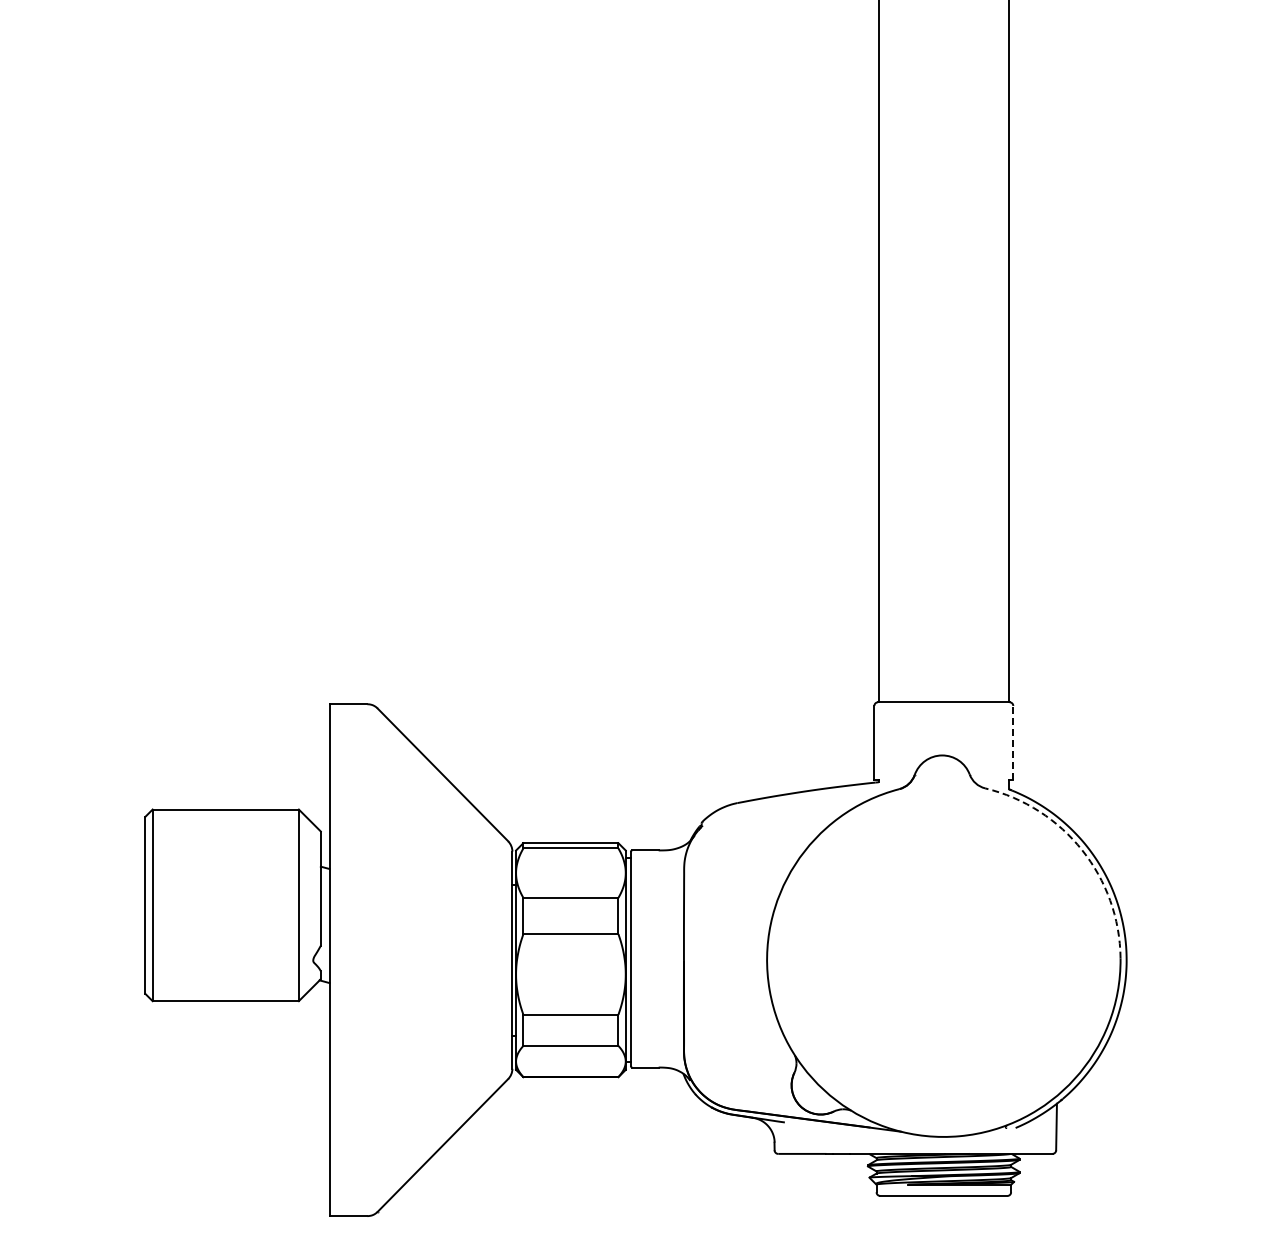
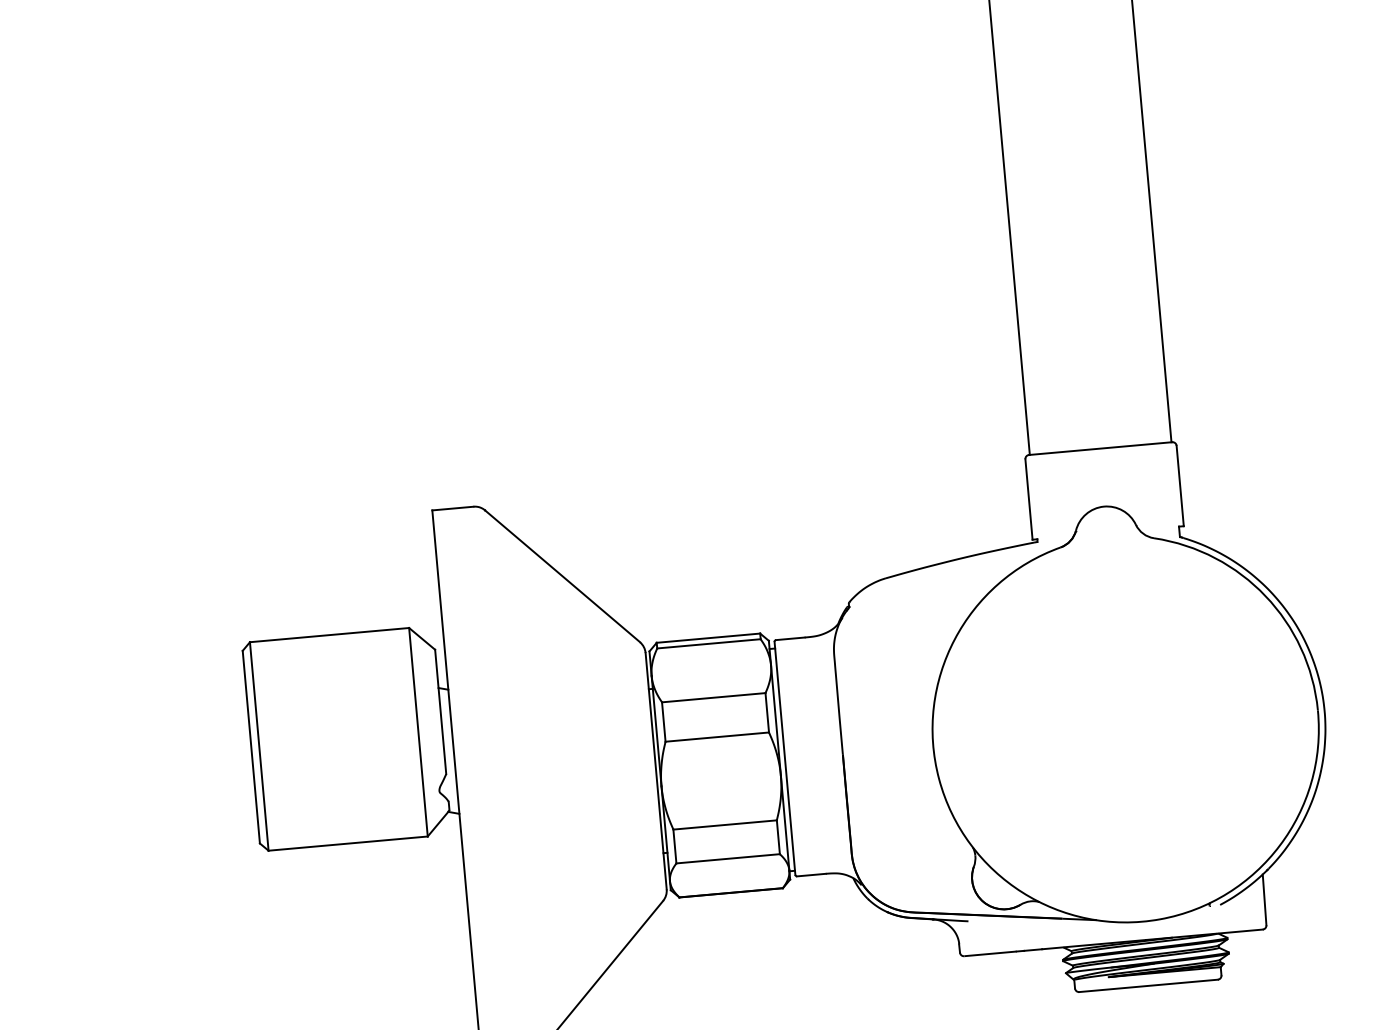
line: (1013, 742) -> (1180, 485), dashed -> solid
arc: (1082, 850) -> (1265, 596), dashed -> solid

